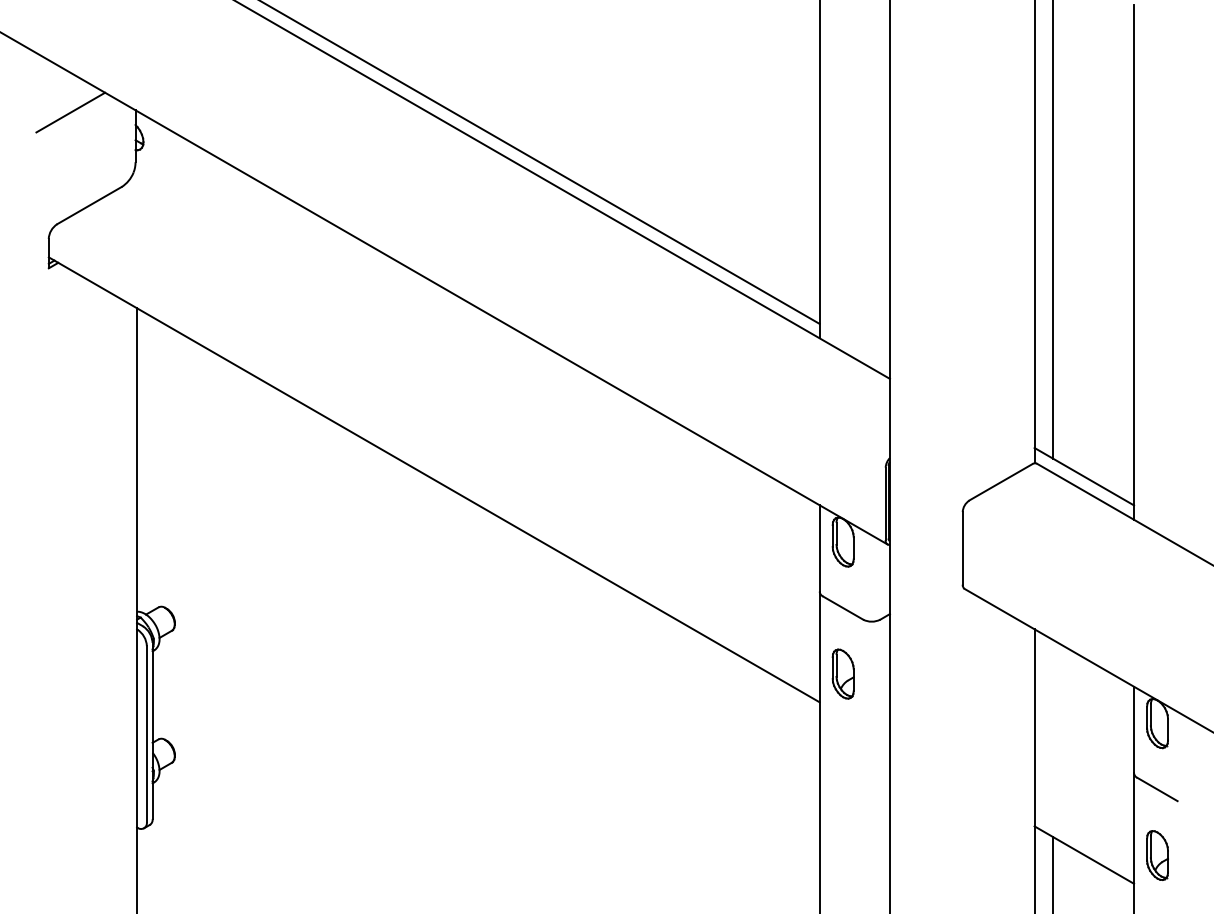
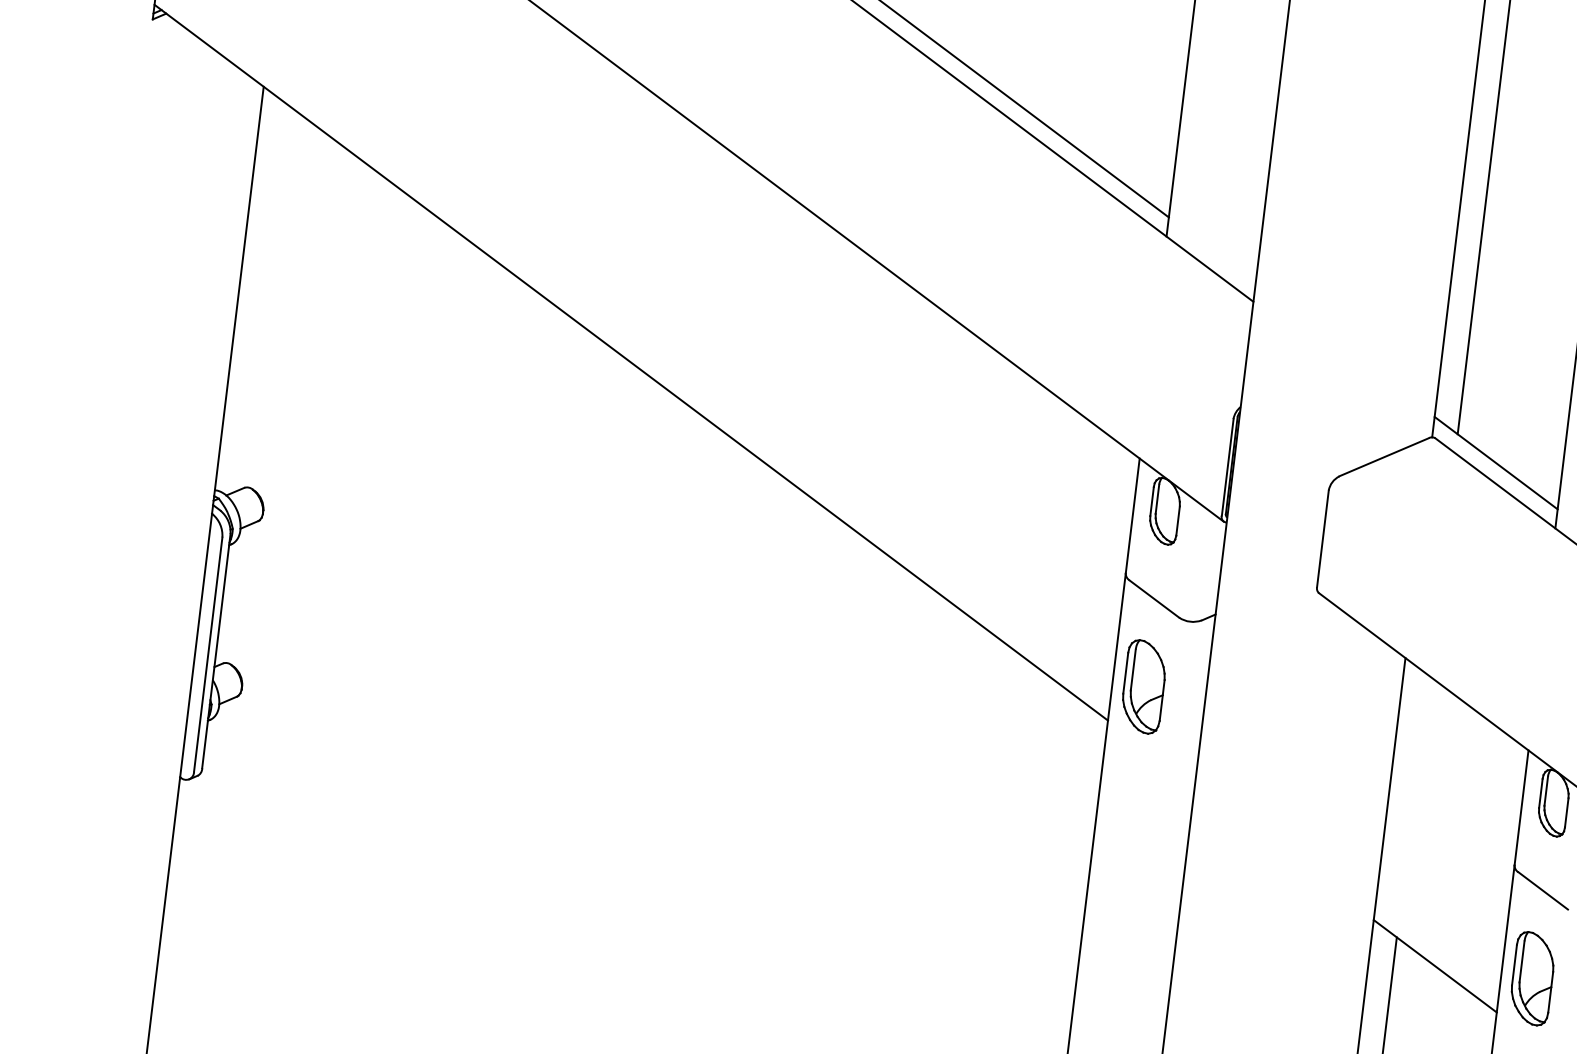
part: (842, 673) -> (1142, 685), size x1.4
part: (1157, 855) -> (1532, 978), size x1.4

